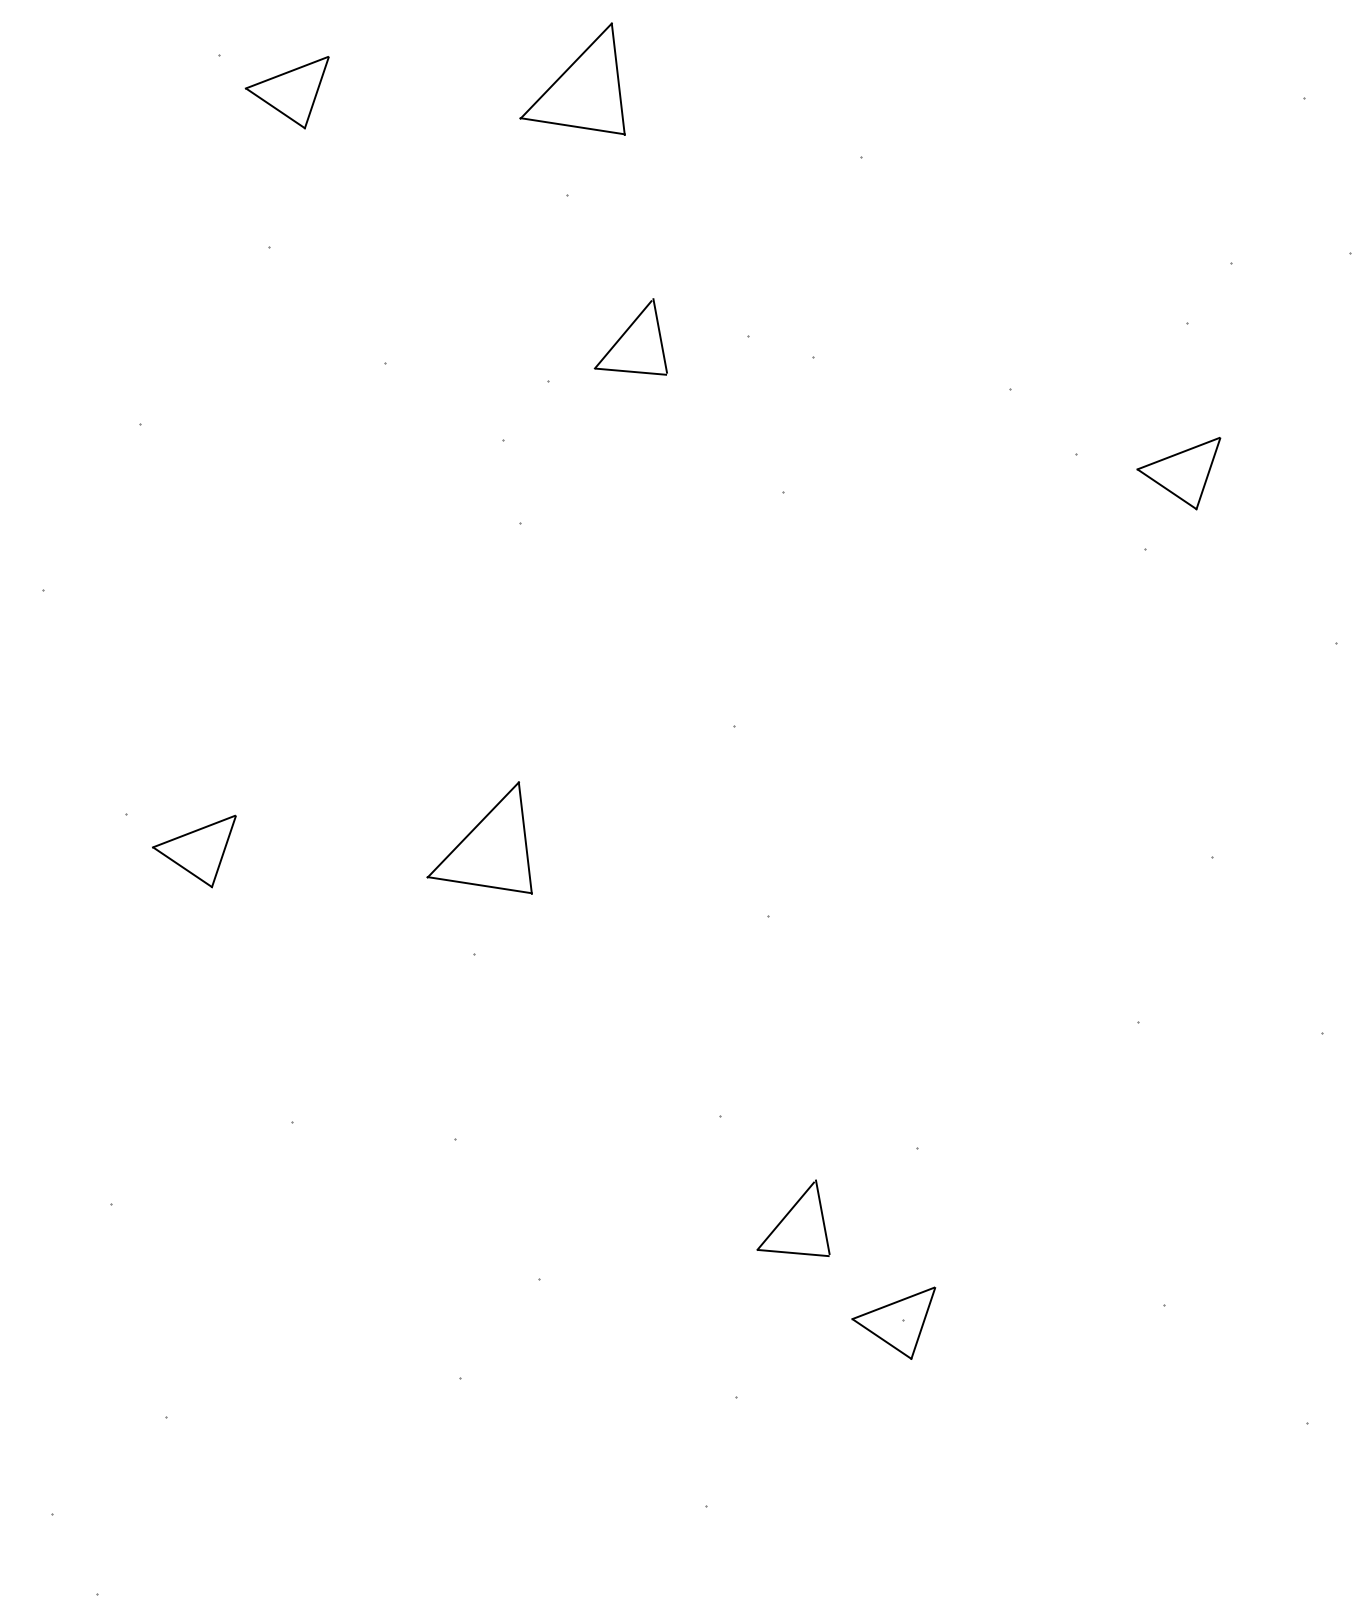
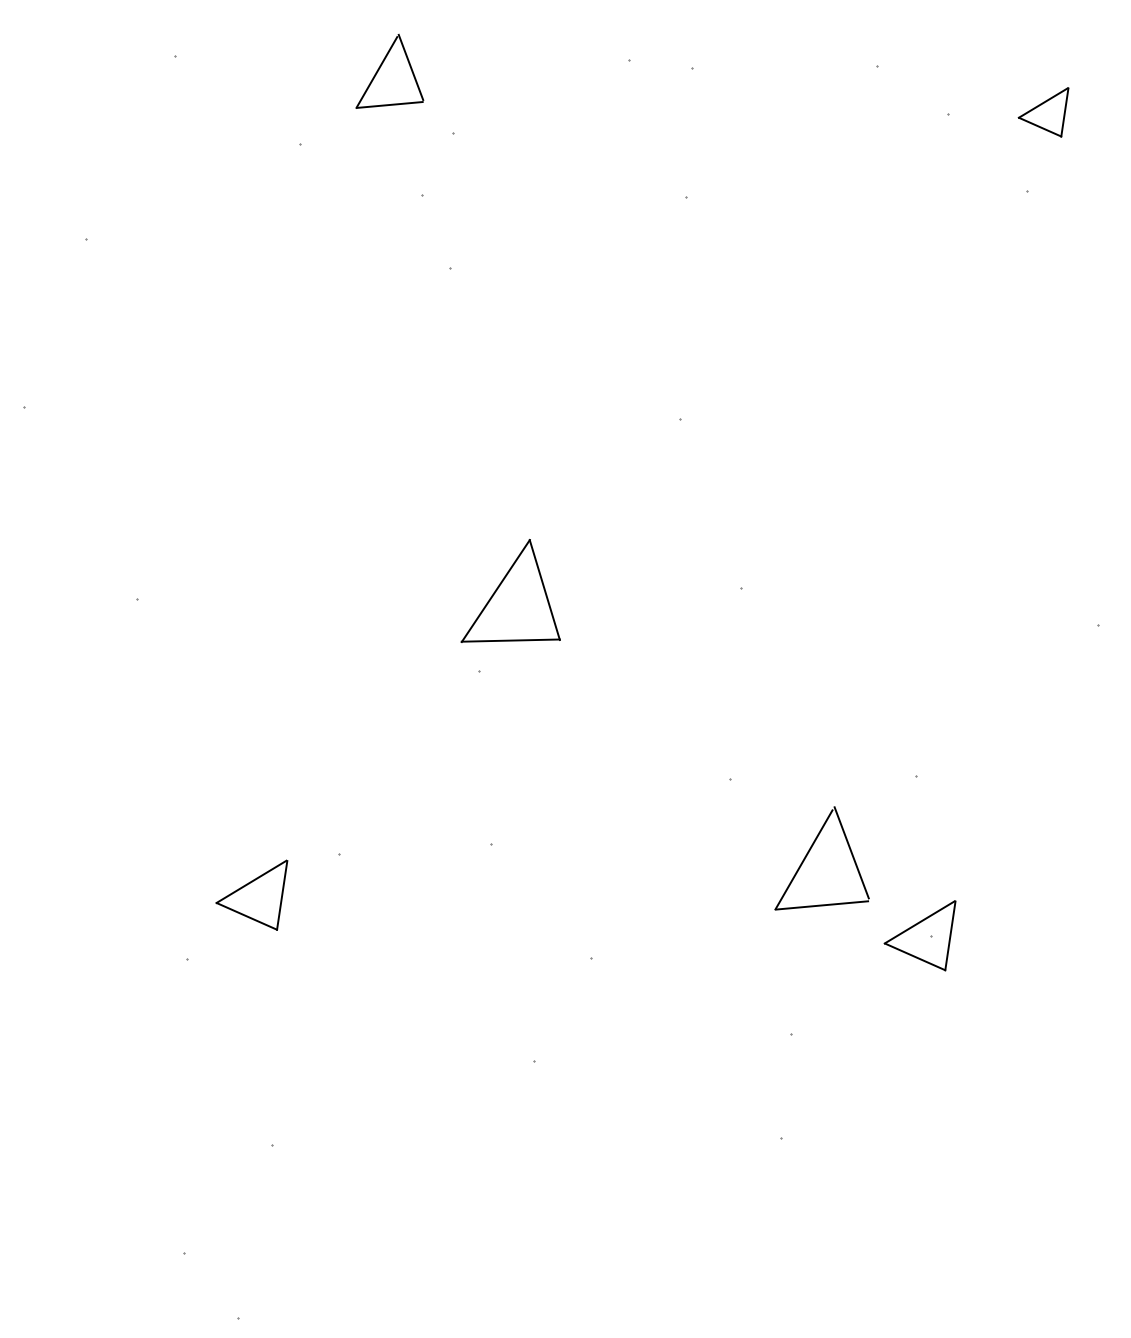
part: (630, 336) -> (383, 72), moved
part: (1178, 473) -> (1045, 115), size x0.7
part: (479, 837) -> (502, 596), moved
part: (194, 851) -> (255, 900), moved
part: (793, 1217) -> (814, 859), size x1.4

